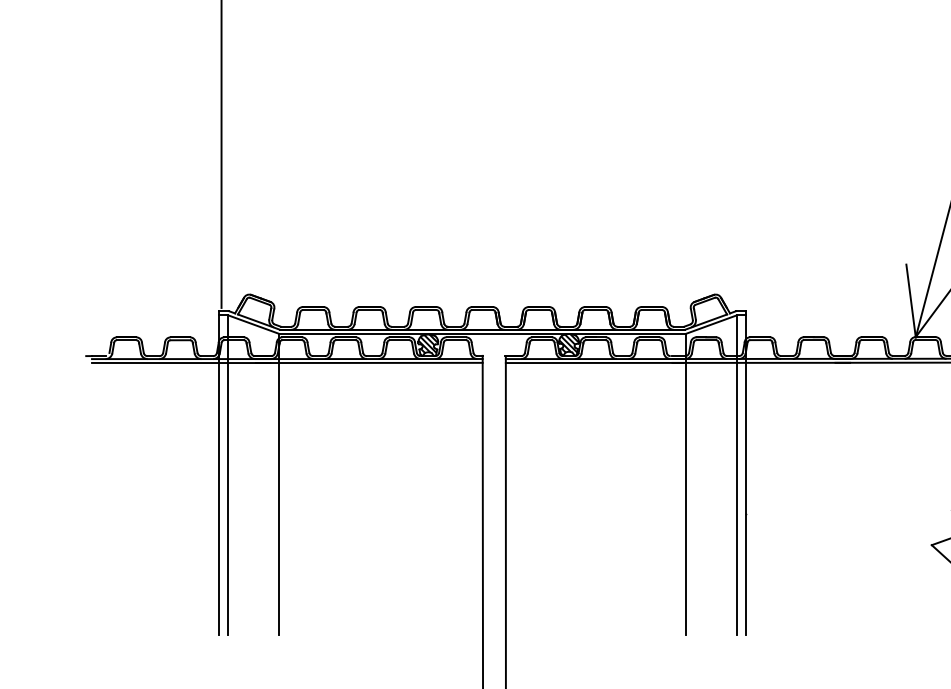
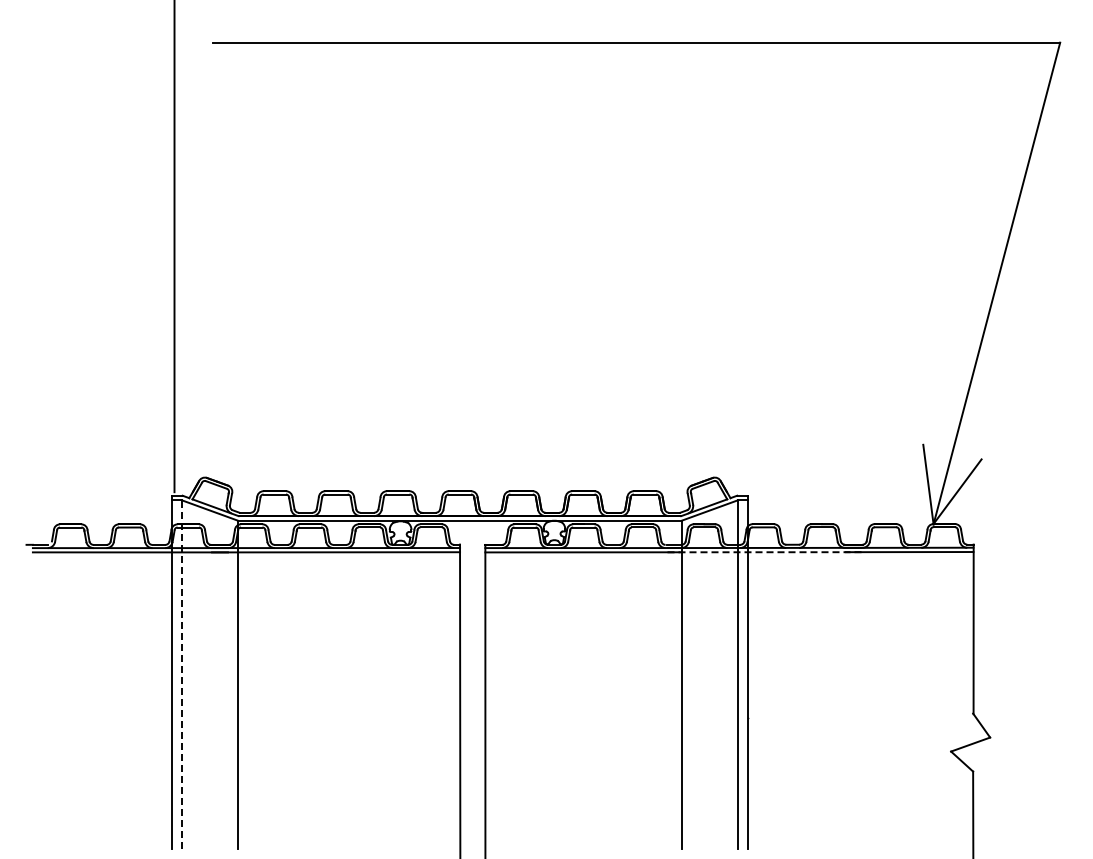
hatch: (428, 344) -> (400, 532), removed
hatch: (569, 344) -> (554, 532), removed
line: (762, 363) -> (765, 552), solid -> dashed
line: (227, 474) -> (181, 674), solid -> dashed

